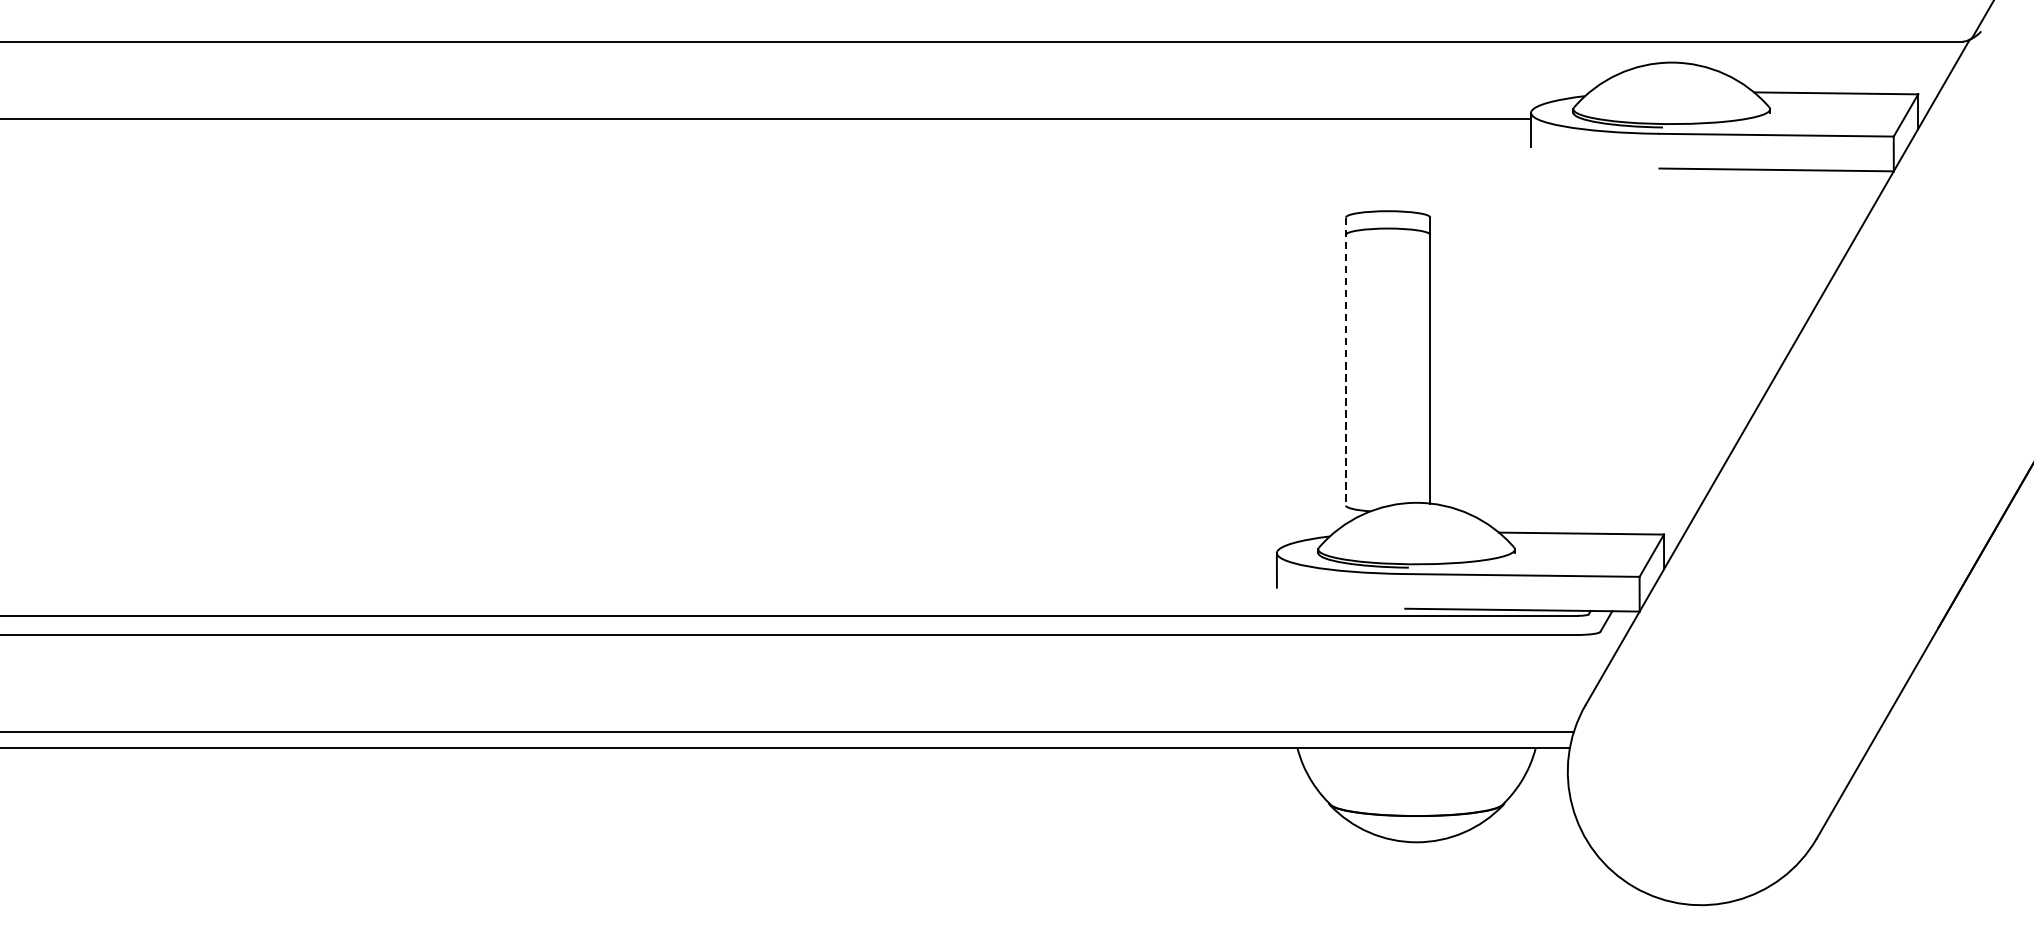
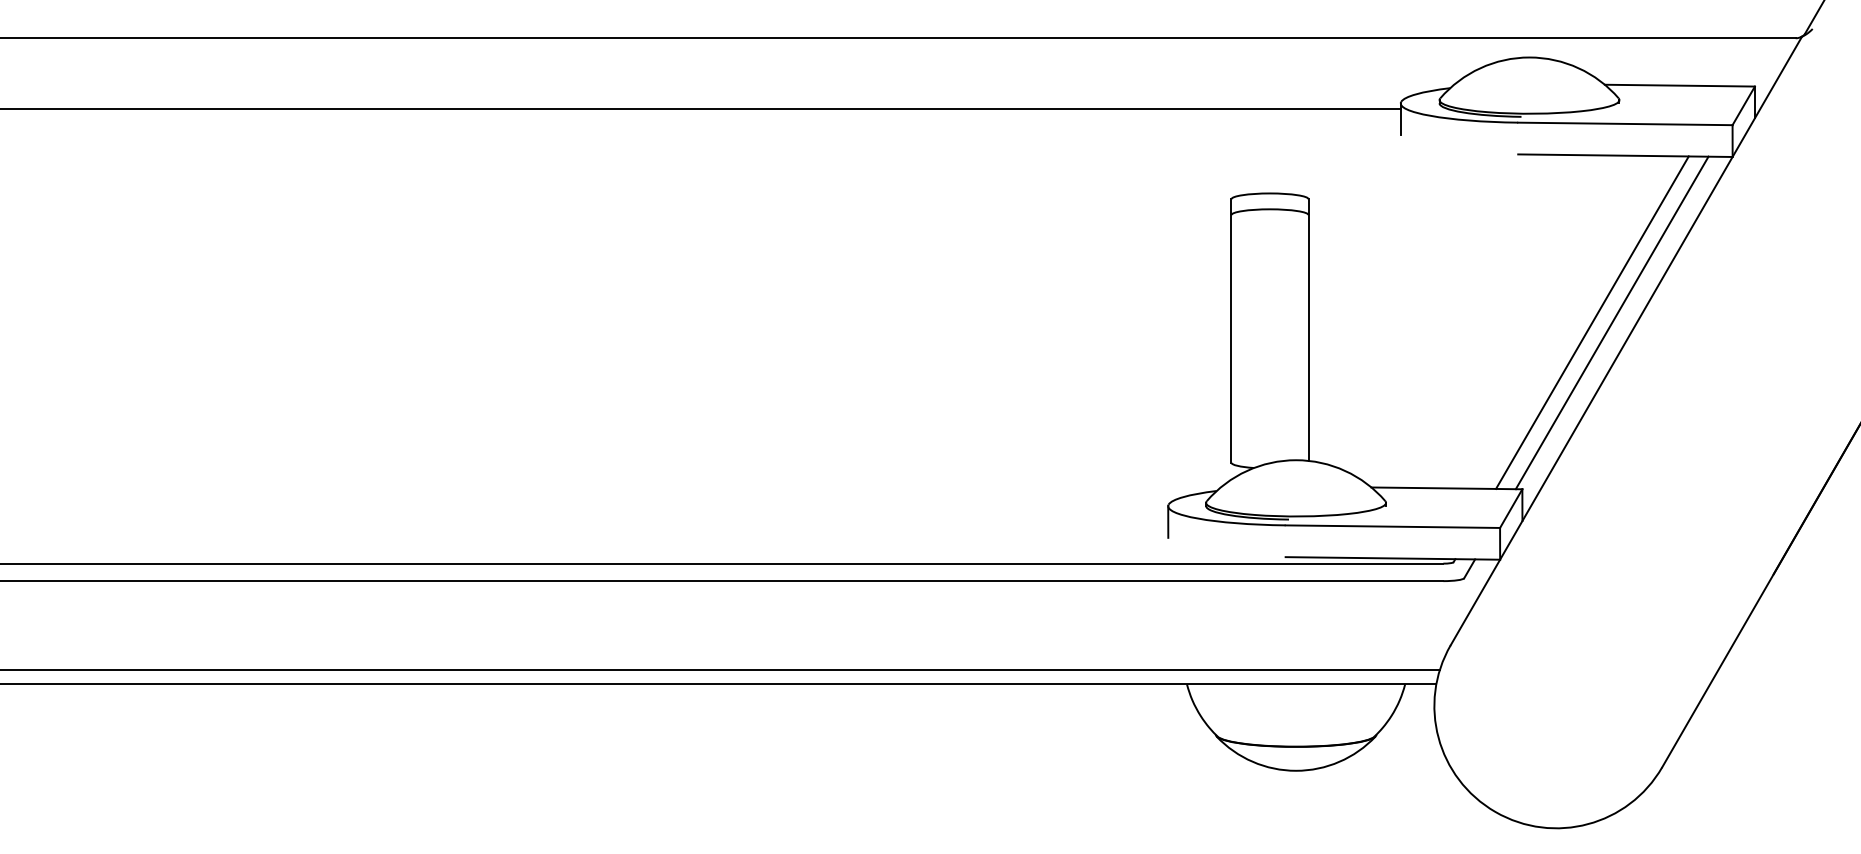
line: (1740, 352) -> (1592, 322), added
line: (1761, 352) -> (1611, 322), added
line: (1346, 362) -> (1231, 331), dashed -> solid

